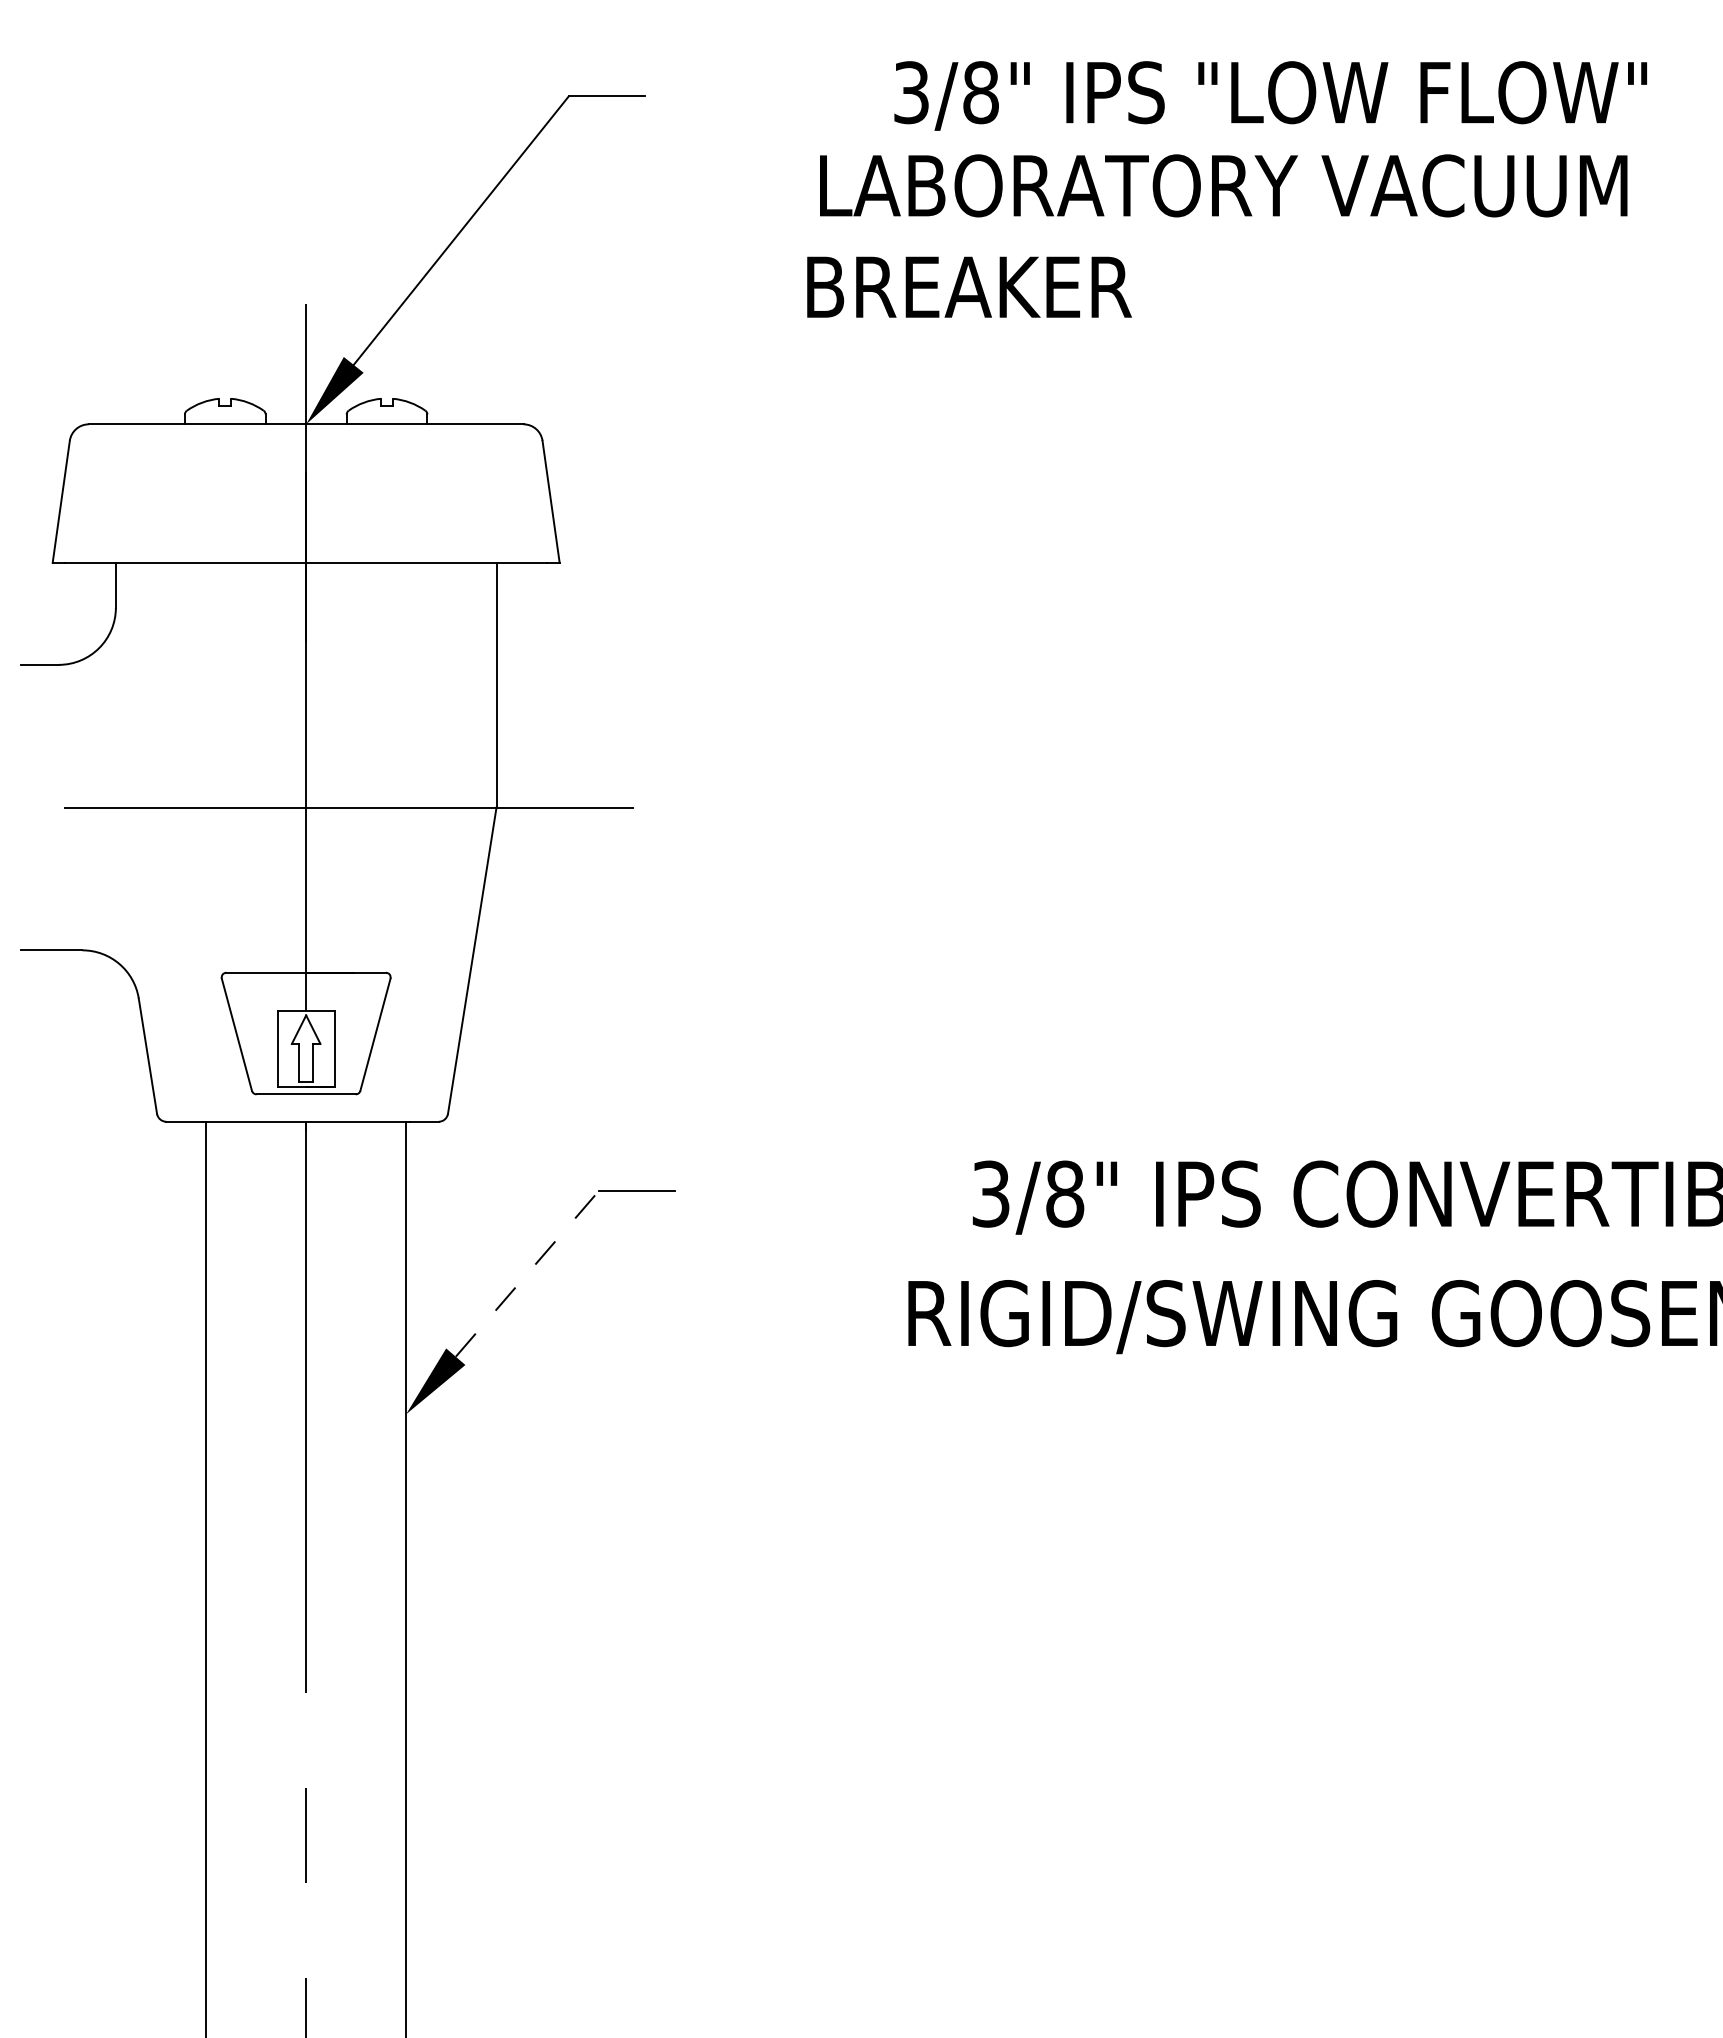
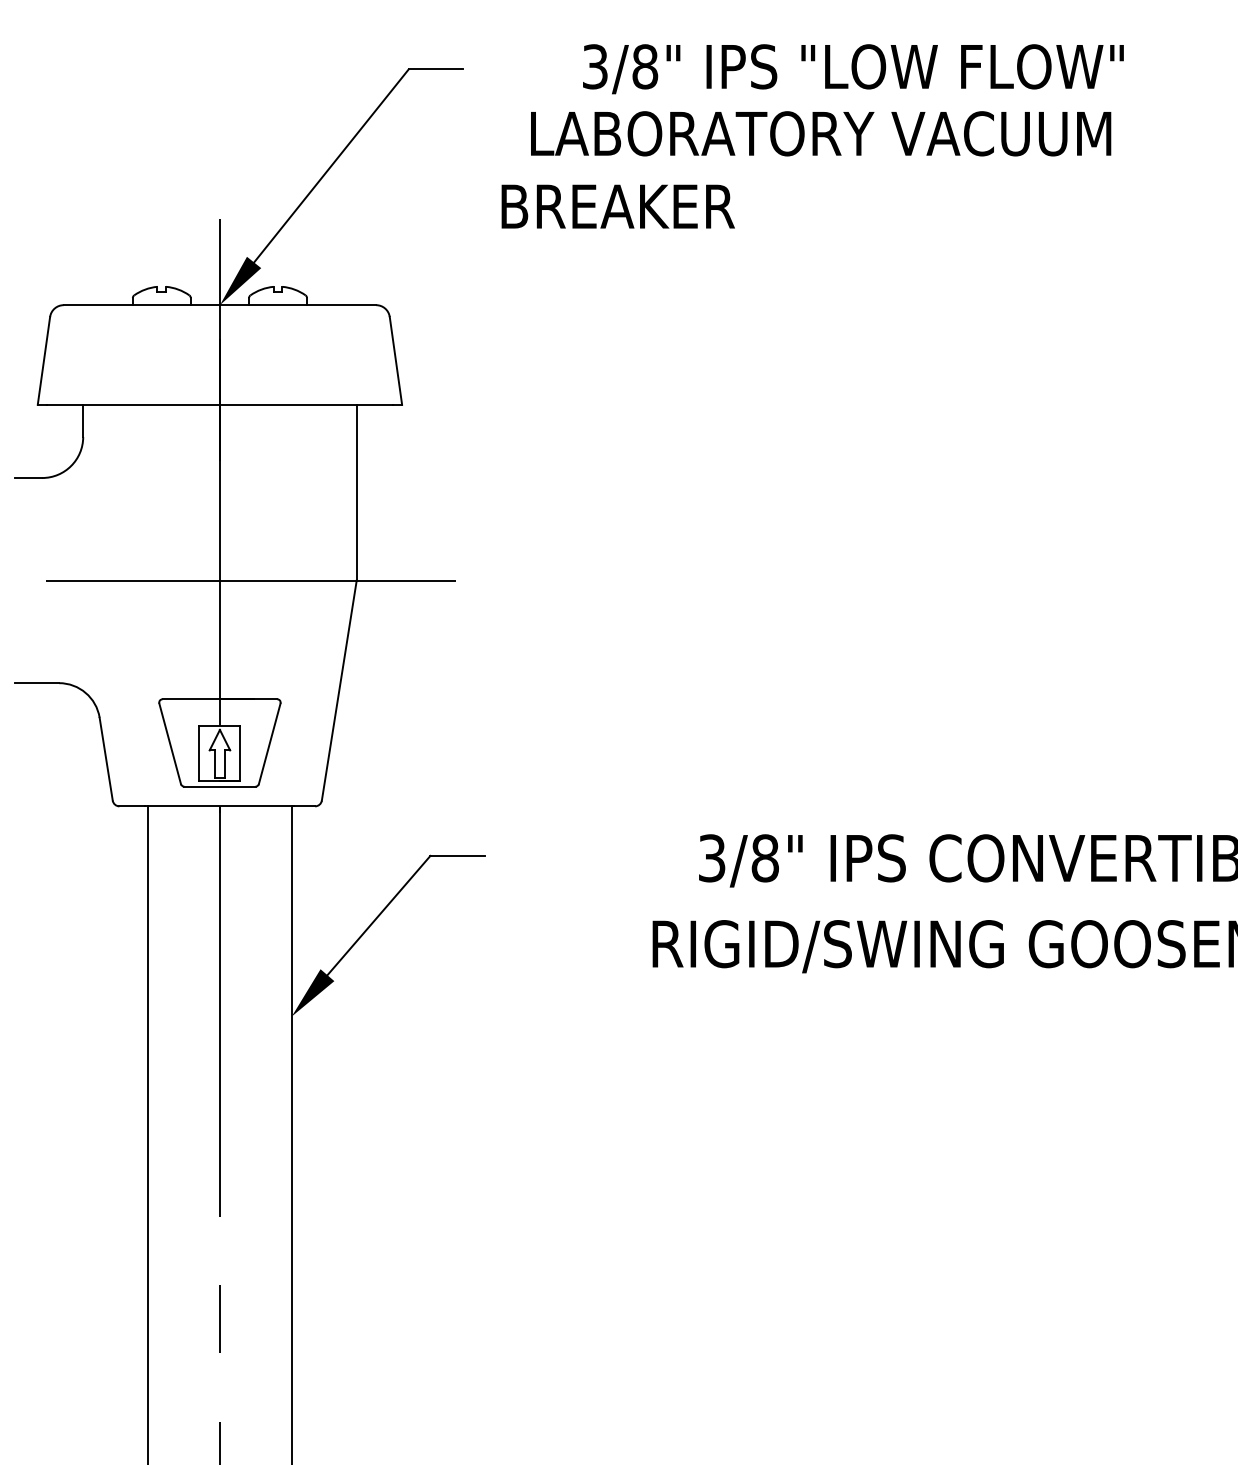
text: (1270, 95) -> (853, 68), moved
text: (1223, 185) -> (820, 133), moved
text: (969, 286) -> (618, 206), moved
line: (527, 1273) -> (378, 915), dashed -> solid

